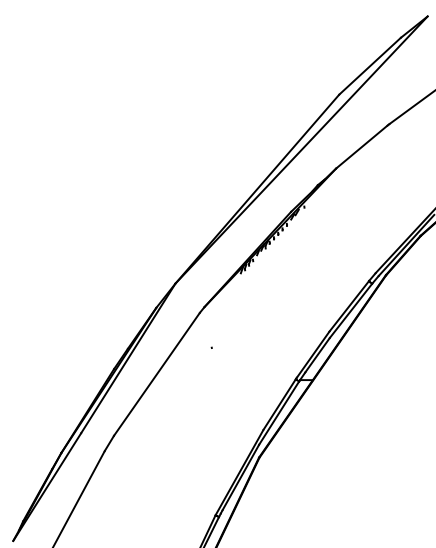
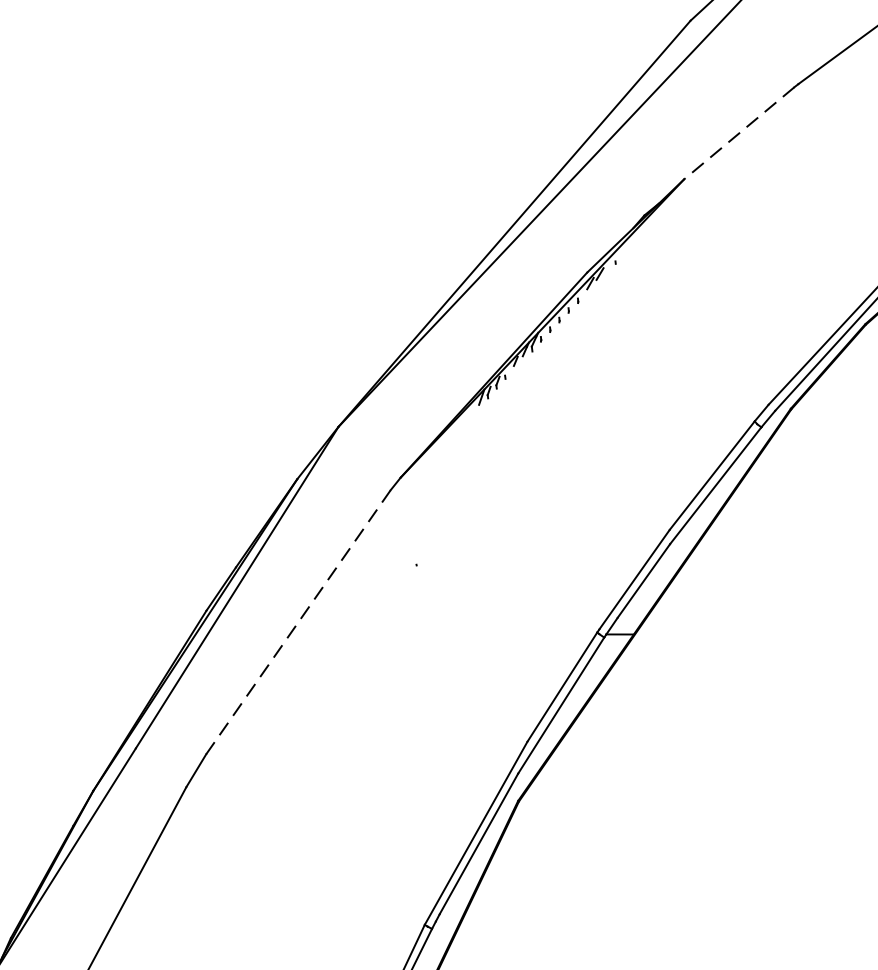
line: (361, 147) -> (738, 134), solid -> dashed
line: (156, 374) -> (297, 622), solid -> dashed

